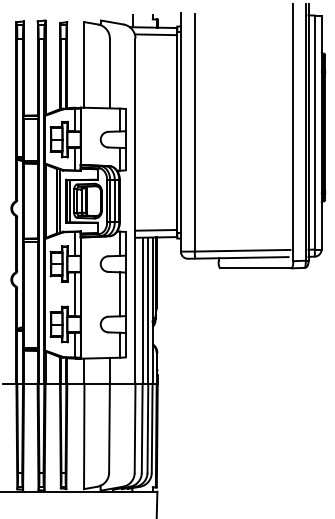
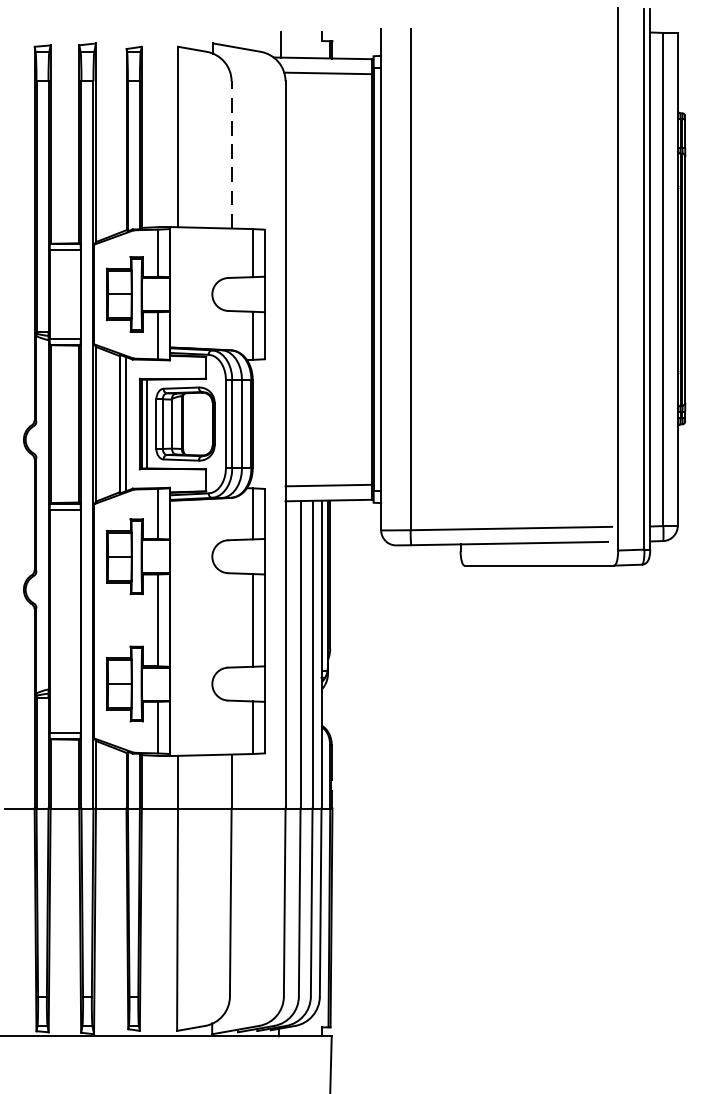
line: (109, 73) -> (230, 155), solid -> dashed

